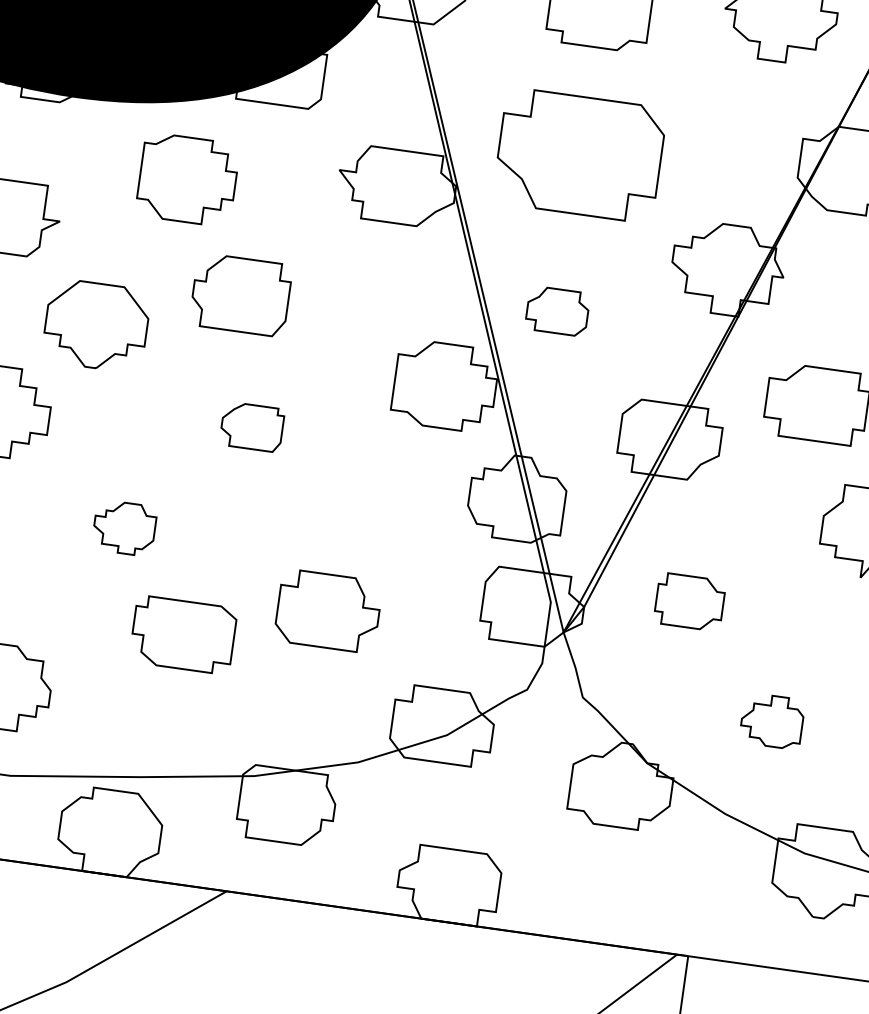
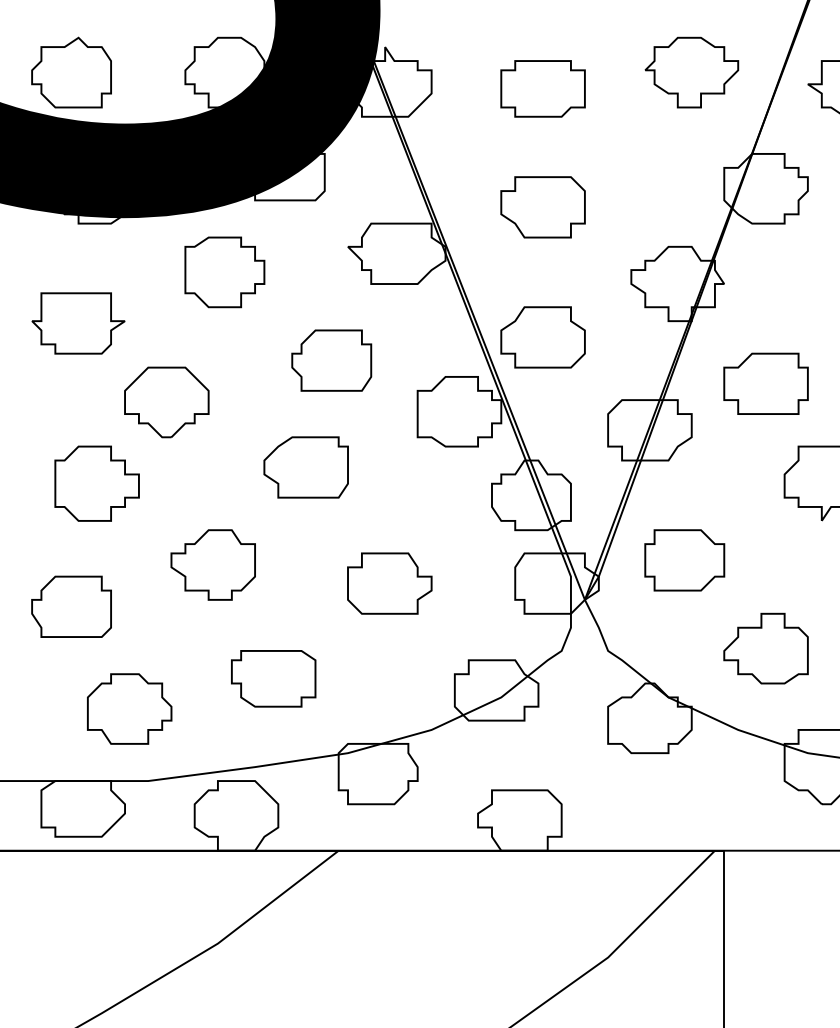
part: (578, 155) -> (542, 207), size x0.62
part: (240, 294) -> (331, 360), moved
part: (557, 311) -> (542, 337), size x1.67
part: (251, 427) -> (305, 467), size x1.67
part: (123, 527) -> (212, 564), size x1.67
part: (689, 602) -> (684, 560), size x1.43
part: (328, 611) -> (389, 583), moved
part: (183, 634) -> (273, 678), moved
part: (771, 721) -> (765, 648), size x1.67

